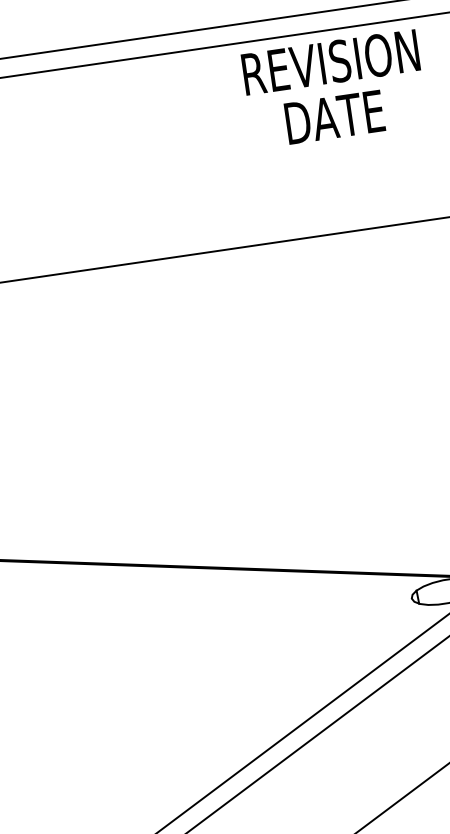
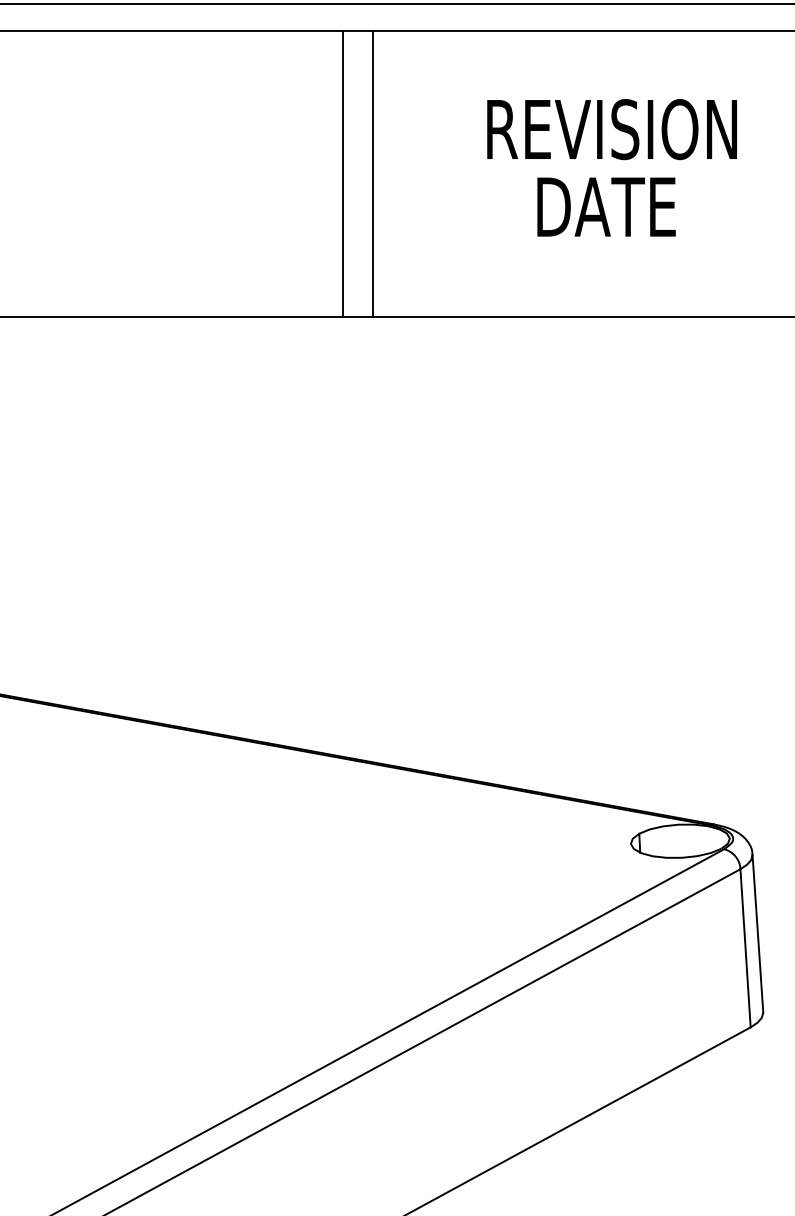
text: (334, 89) -> (611, 167), moved
line: (163, 156) -> (373, 173), added
line: (141, 159) -> (342, 173), added

